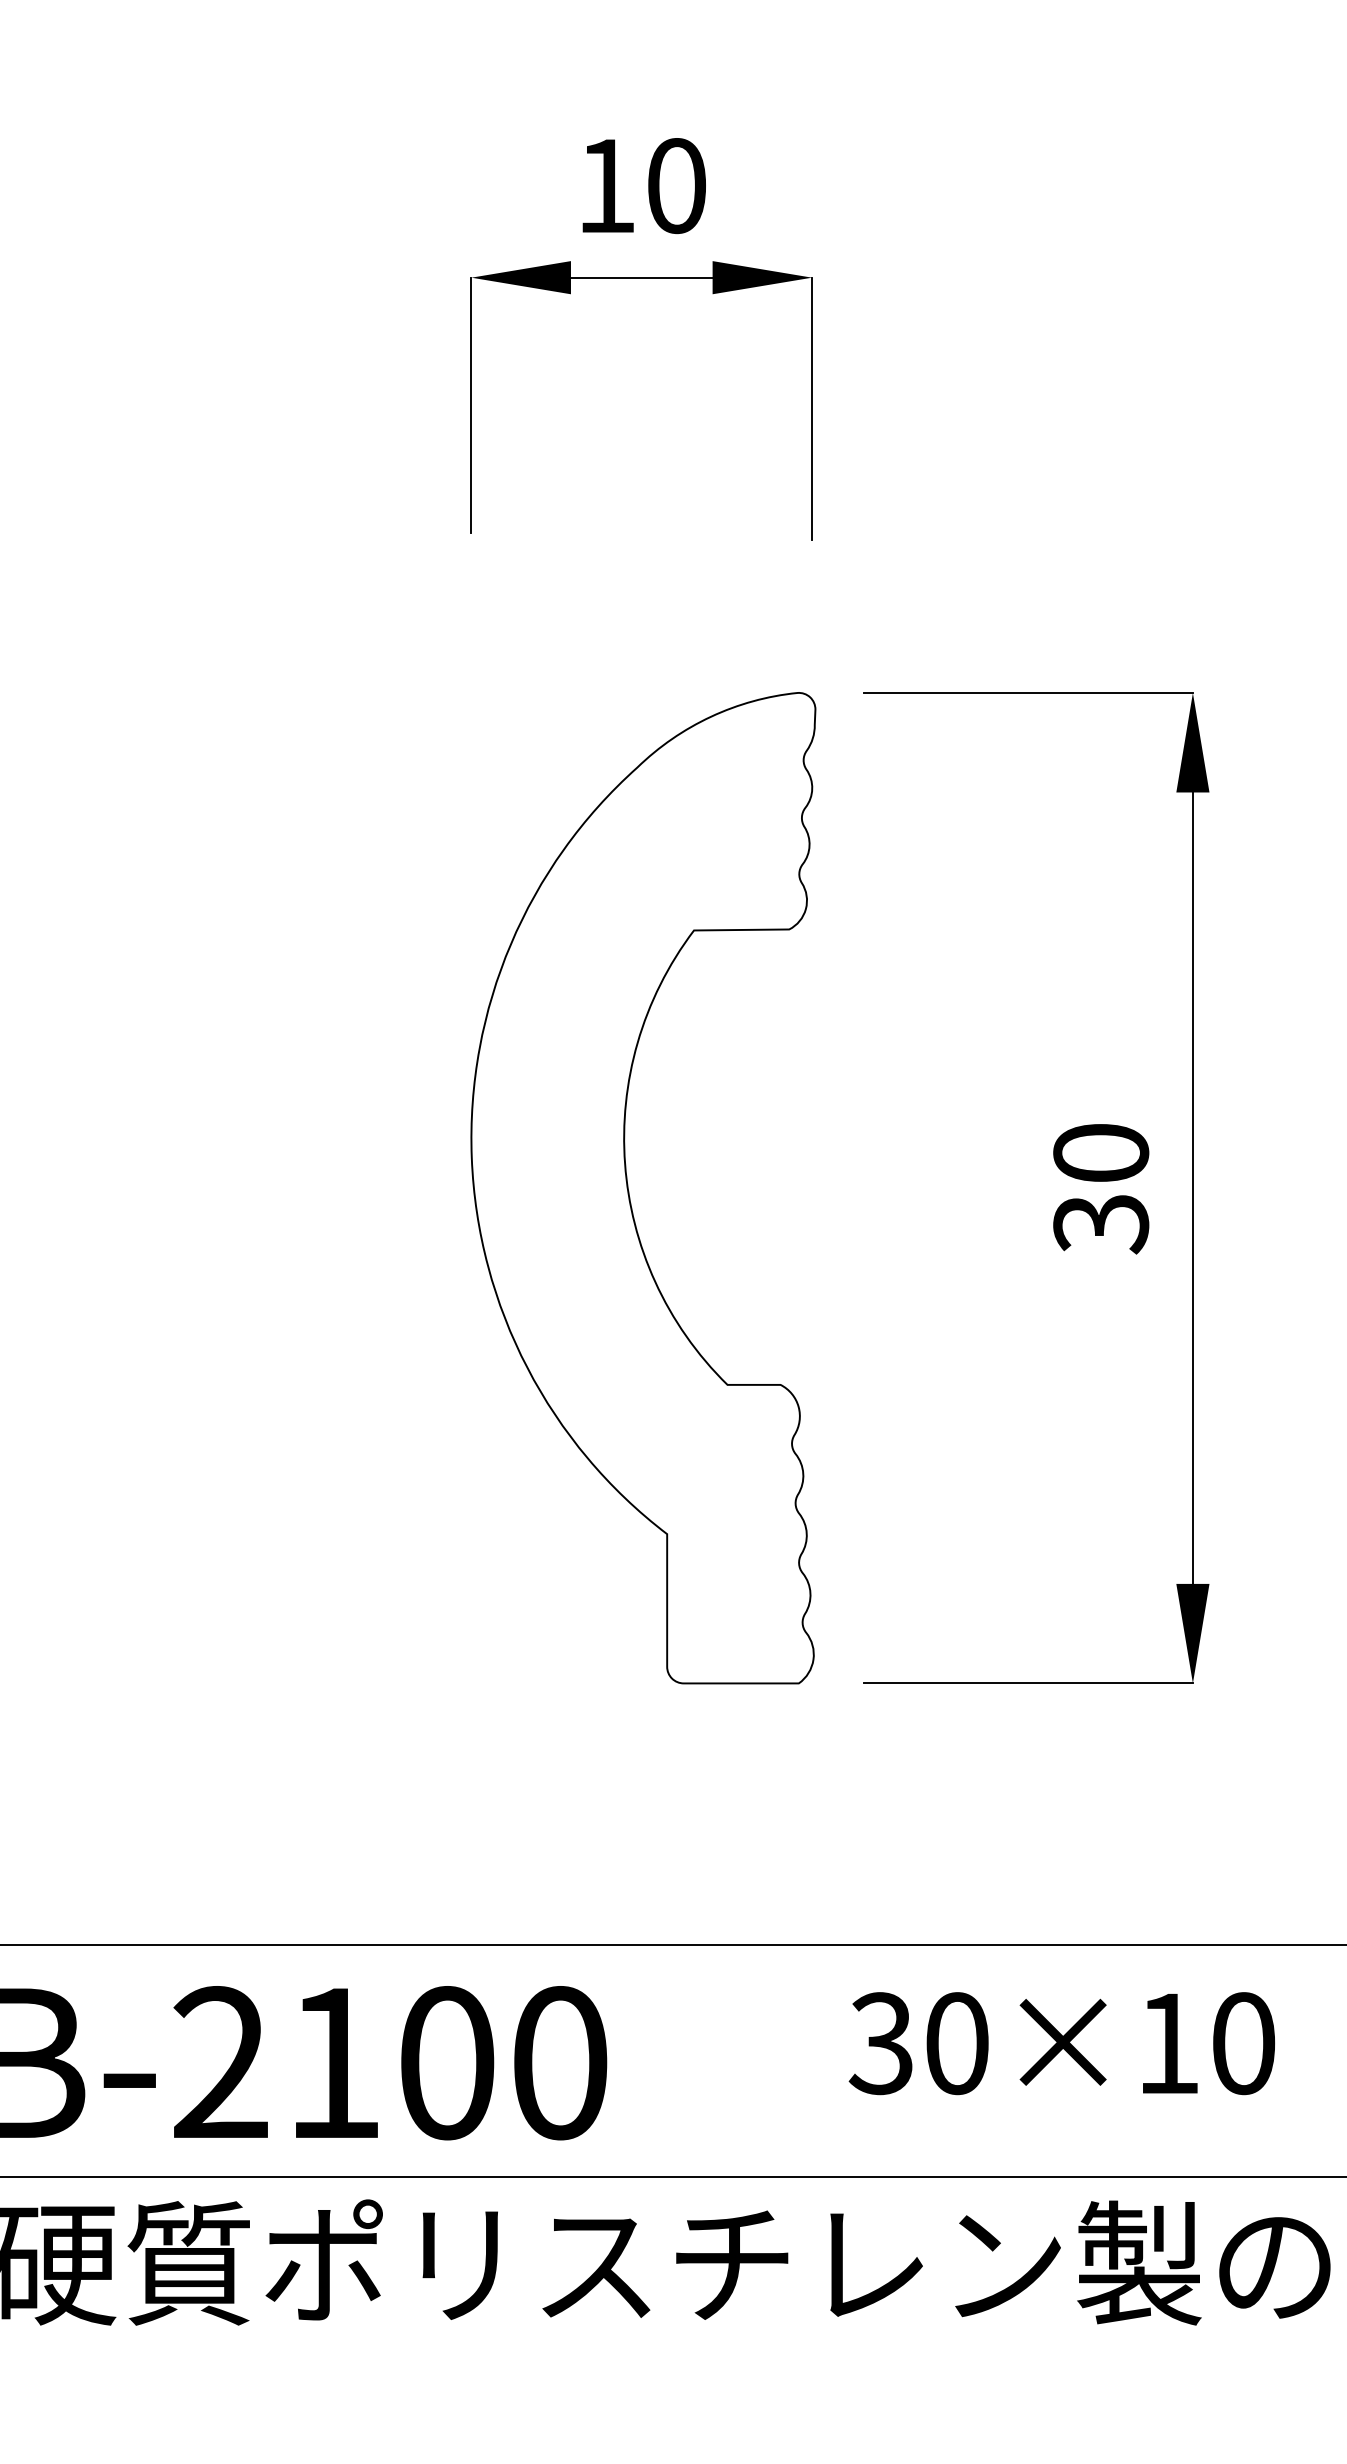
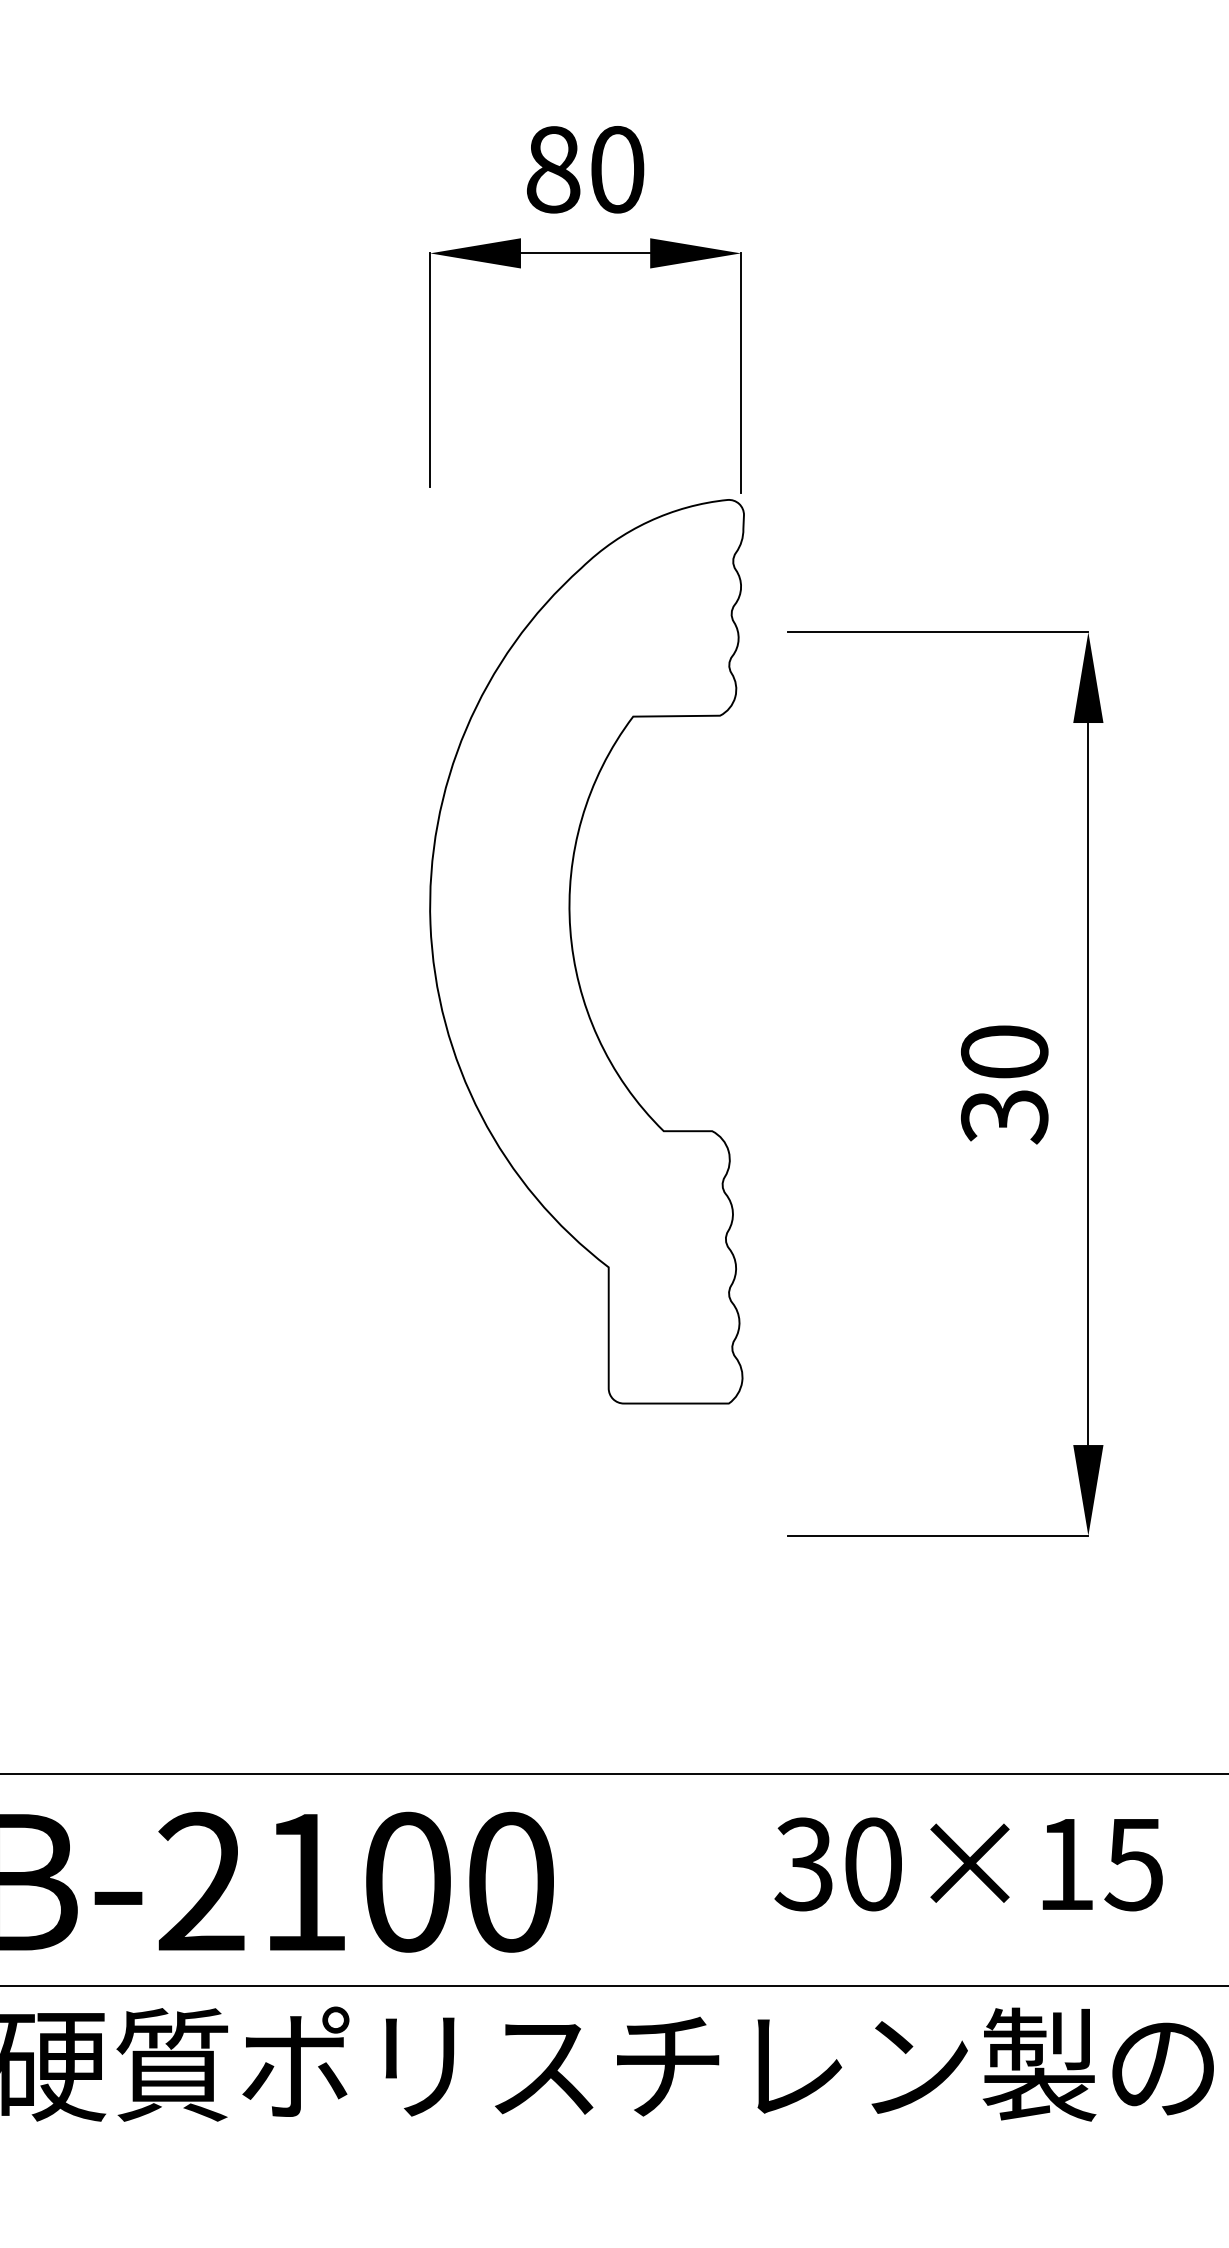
text: (606, 186) -> (553, 170), 10 -> 80
part: (629, 1191) -> (574, 954), moved
text: (1242, 2043) -> (1133, 1864), 30×10 -> 30×15

